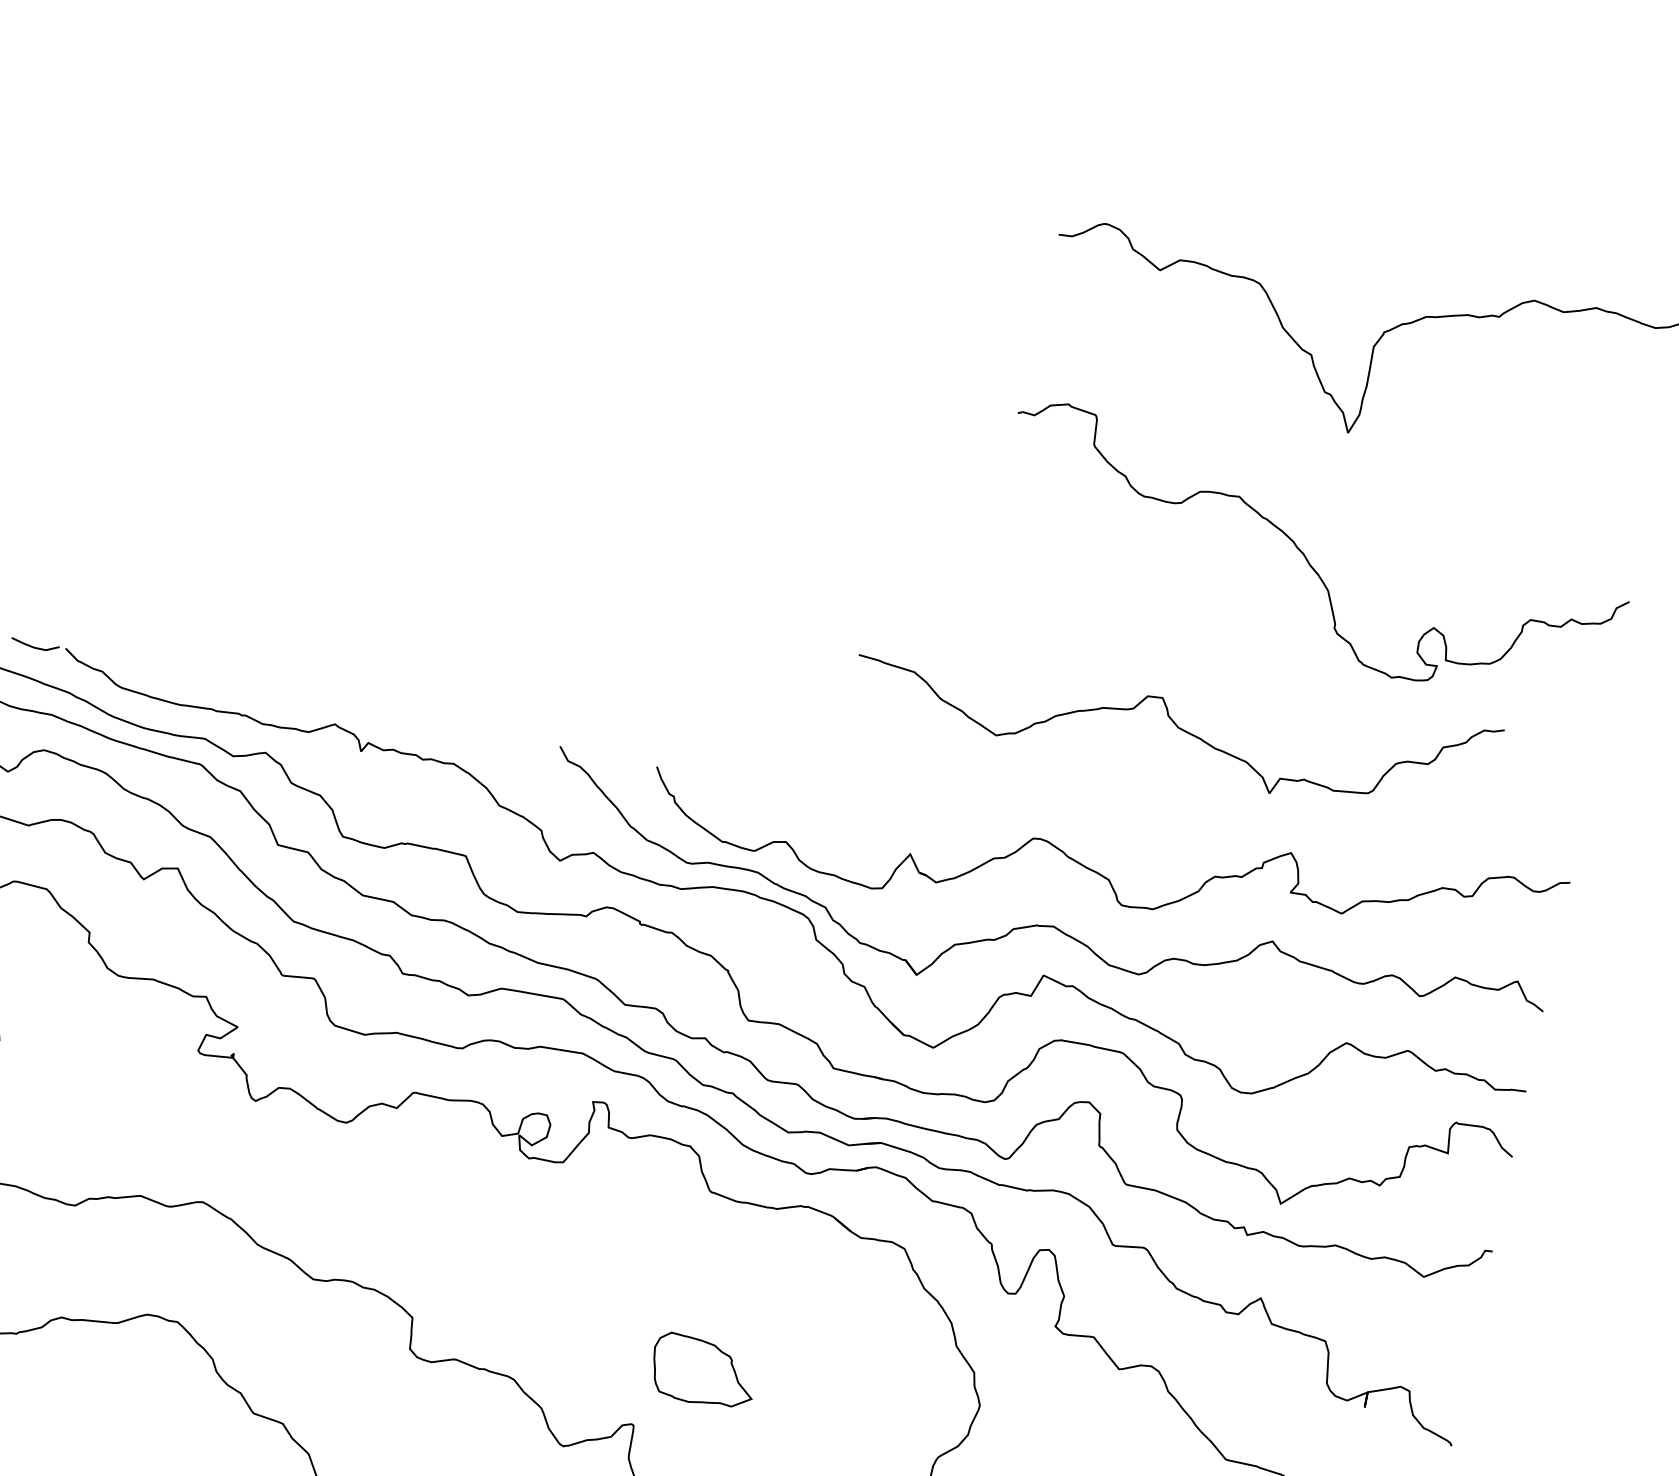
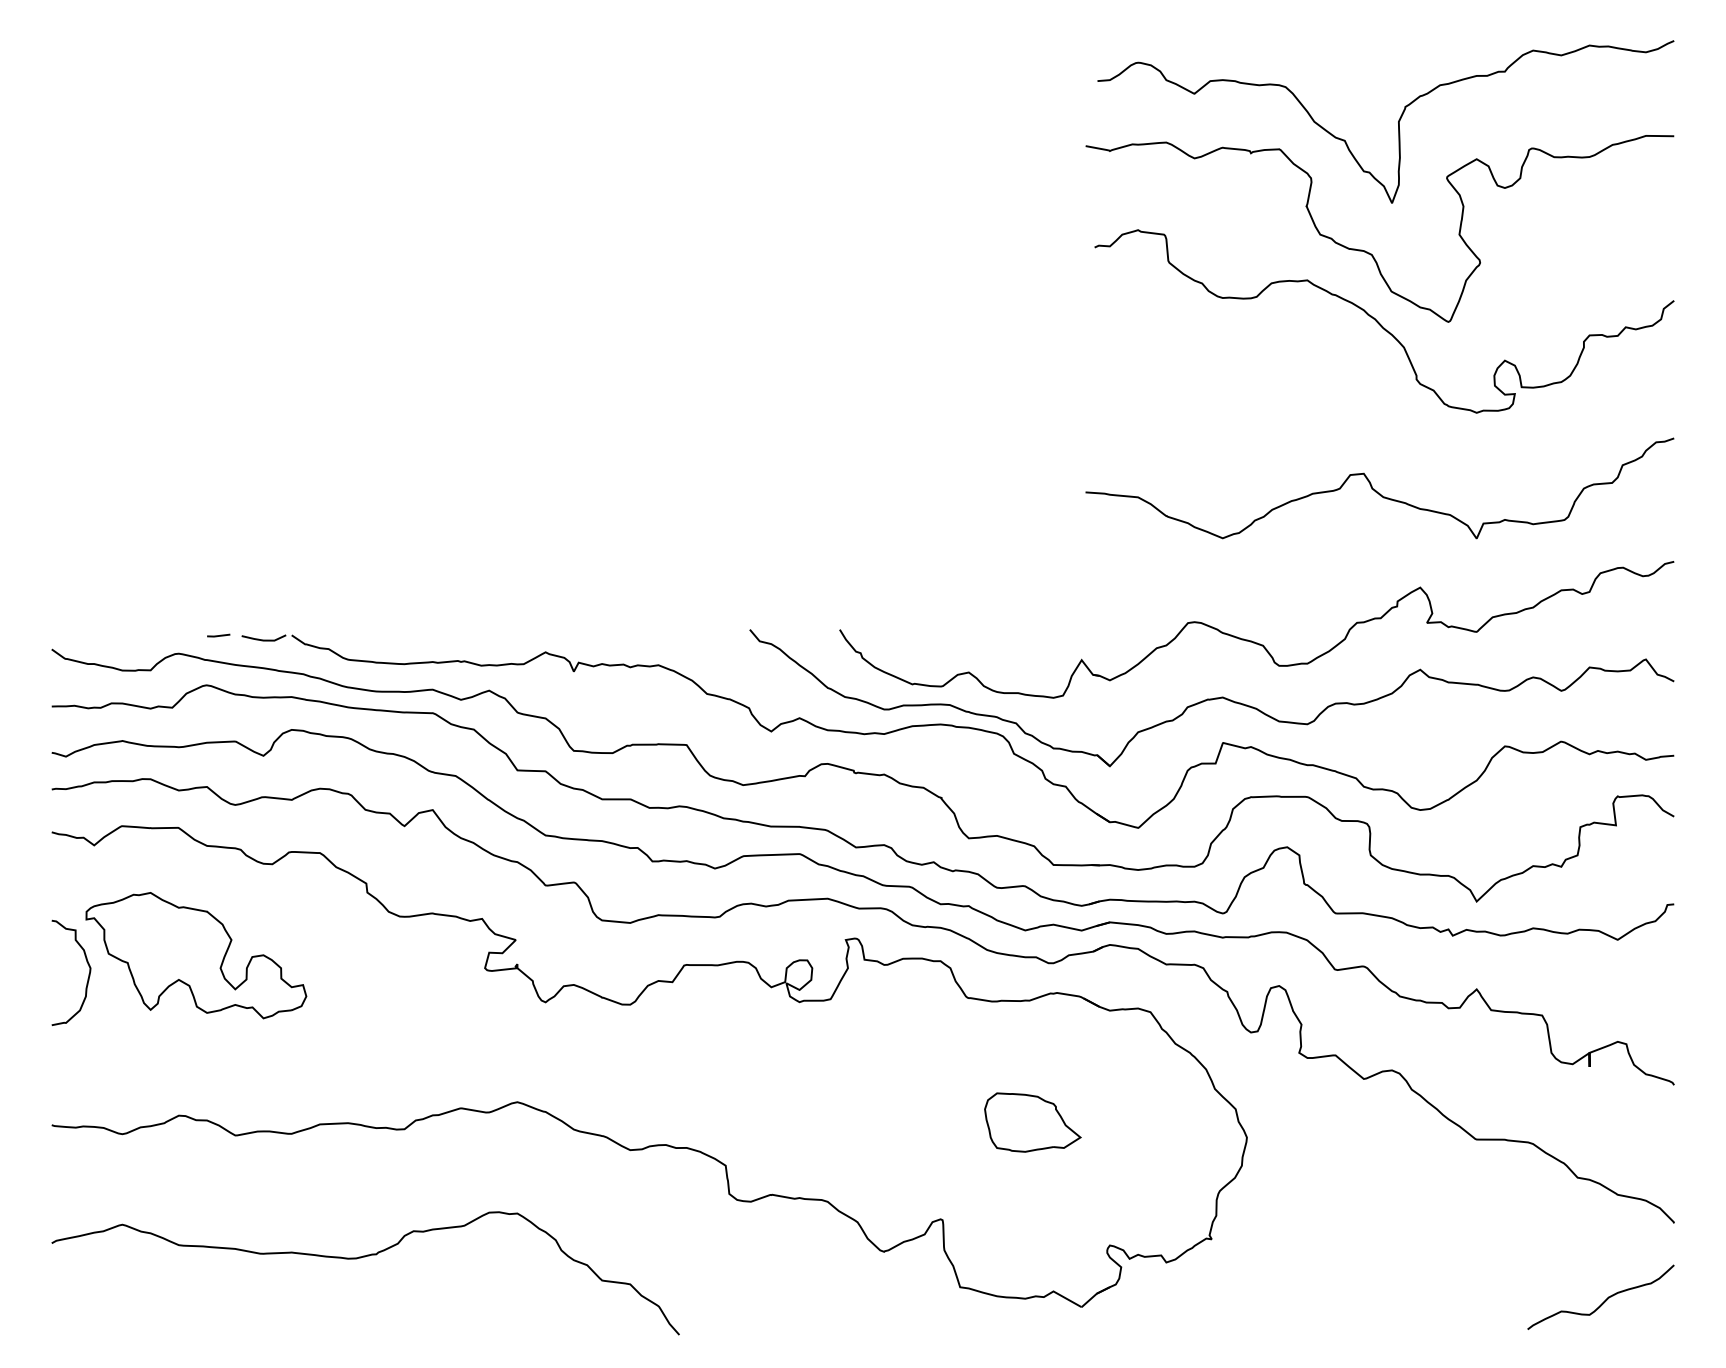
curve: (1310, 479) -> (1367, 251), added
curve: (1172, 718) -> (1376, 490), moved
part: (703, 1372) -> (1032, 1122), moved

